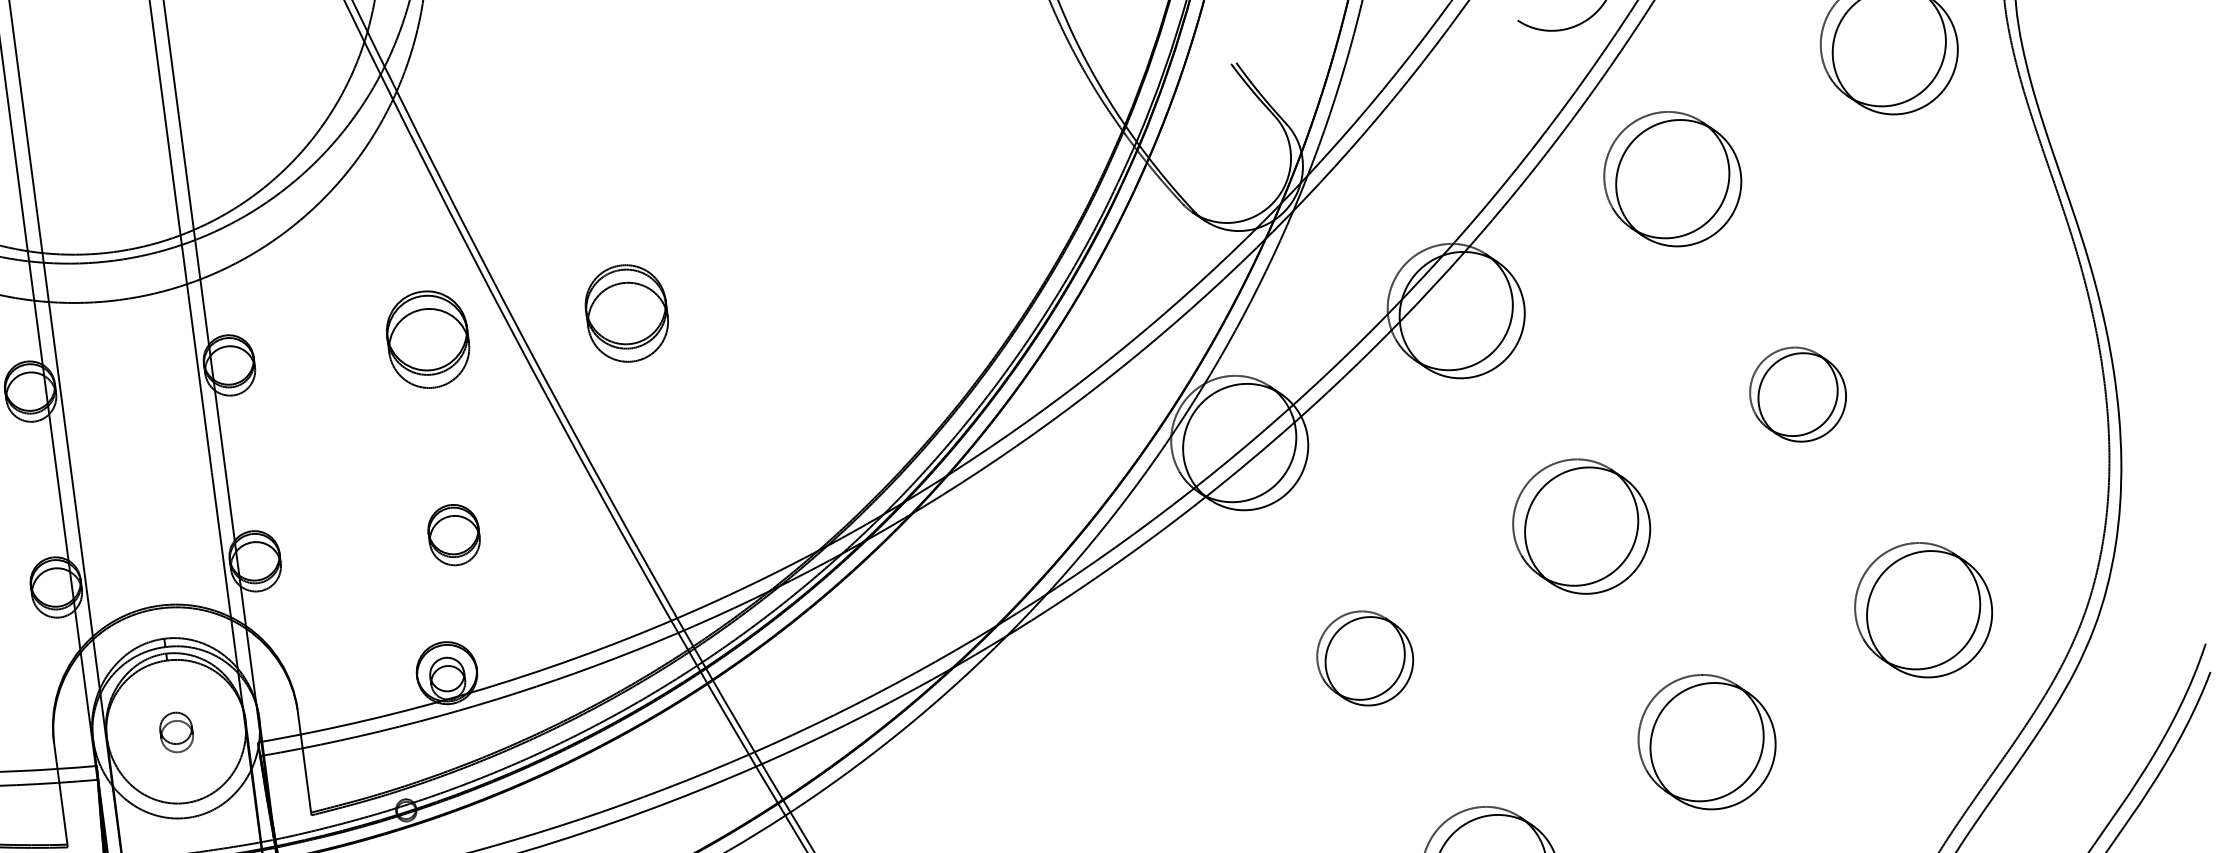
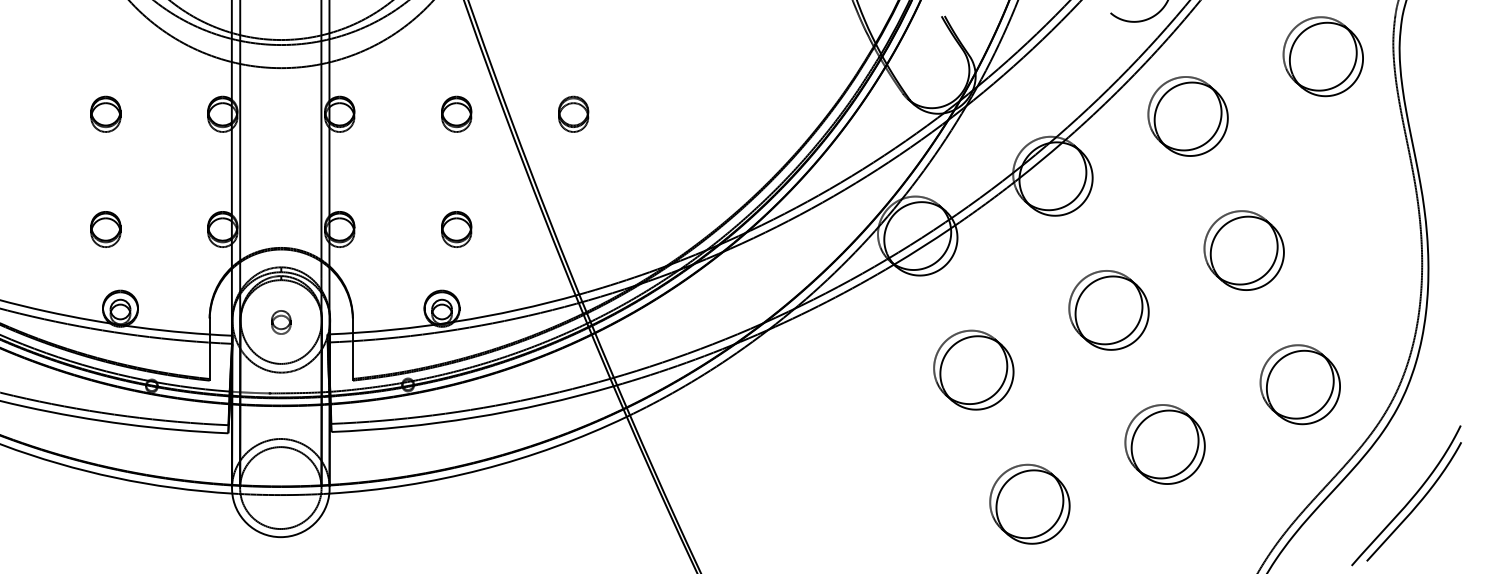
part: (626, 311) -> (573, 113), size x0.62
part: (427, 337) -> (456, 113), size x0.62
part: (1796, 394) -> (1243, 250), size x1.43
part: (1364, 657) -> (973, 369), size x1.43

